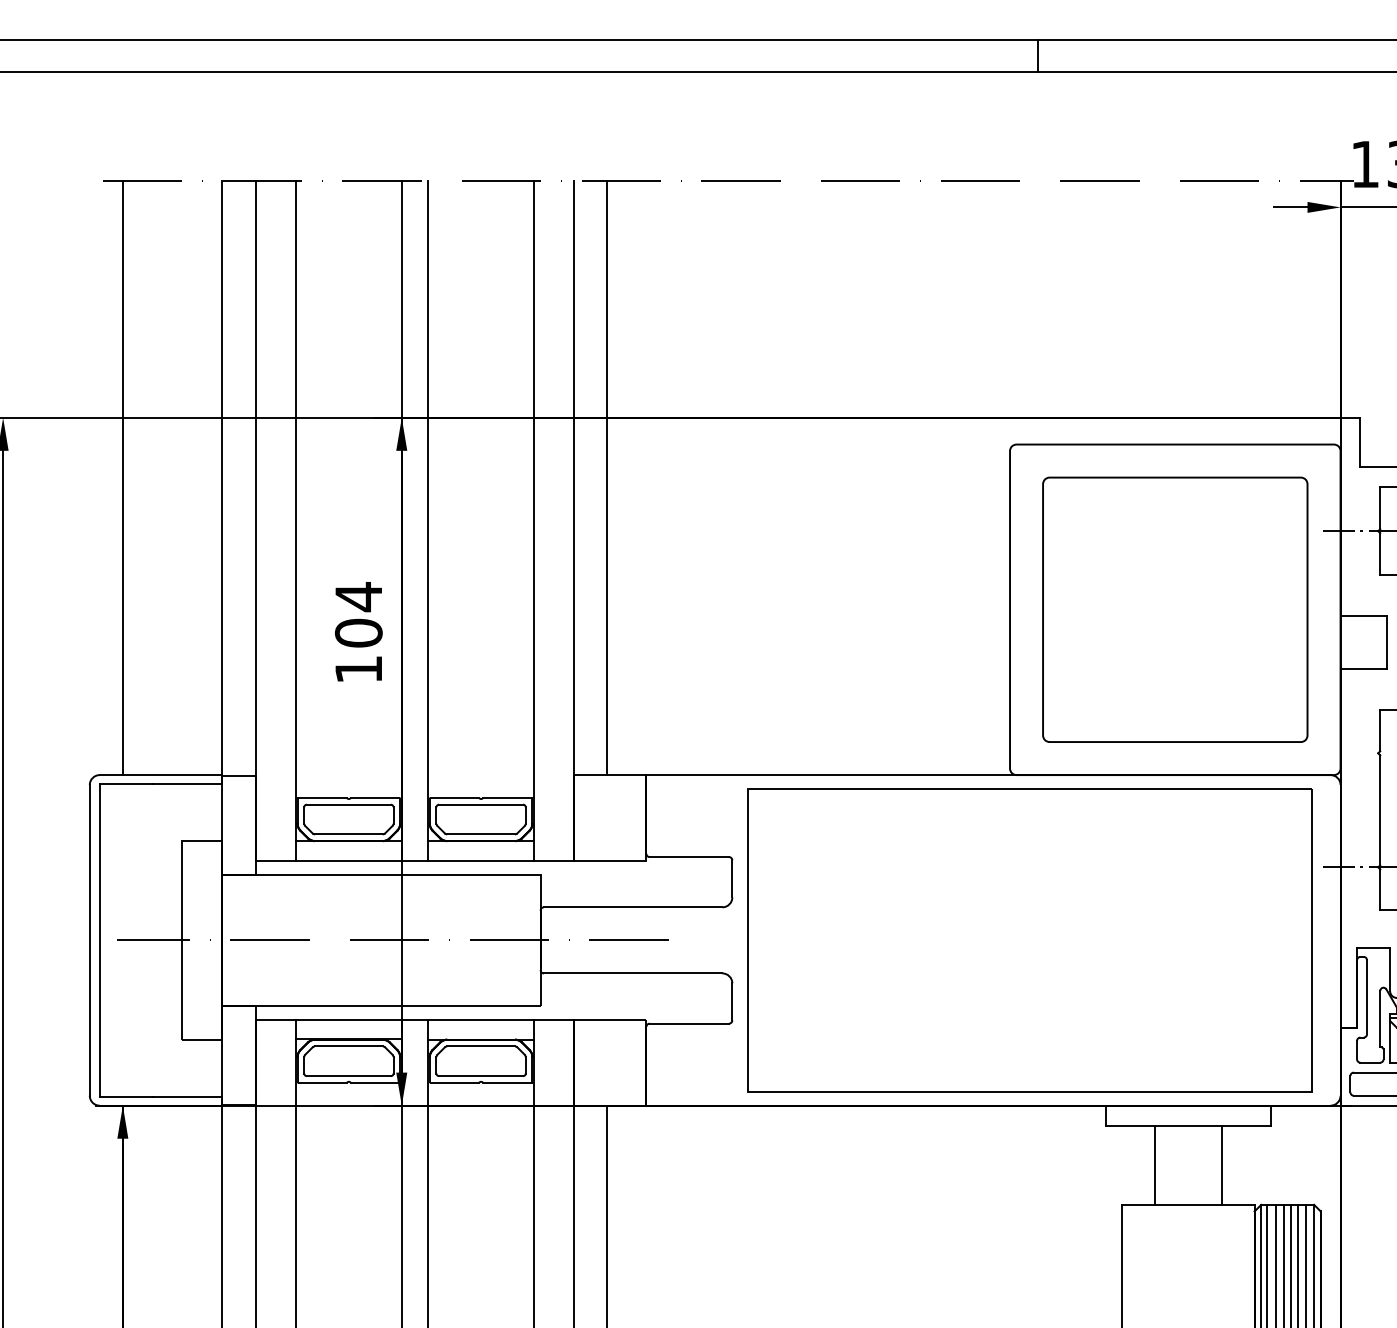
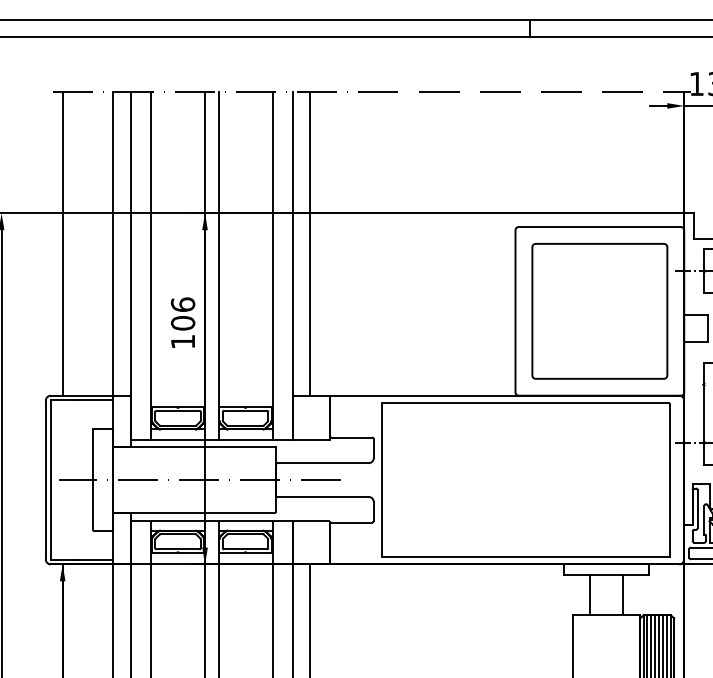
text: (359, 596) -> (183, 304), 104 -> 106

